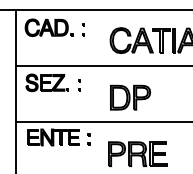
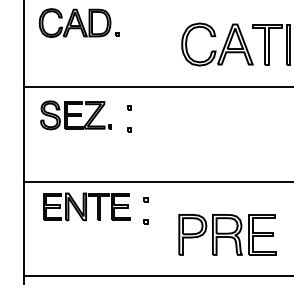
part: (83, 29) -> (136, 25), removed
part: (79, 85) -> (129, 119), size x1.4
part: (130, 97) -> (215, 139), removed
part: (88, 139) -> (145, 210), size x1.4

